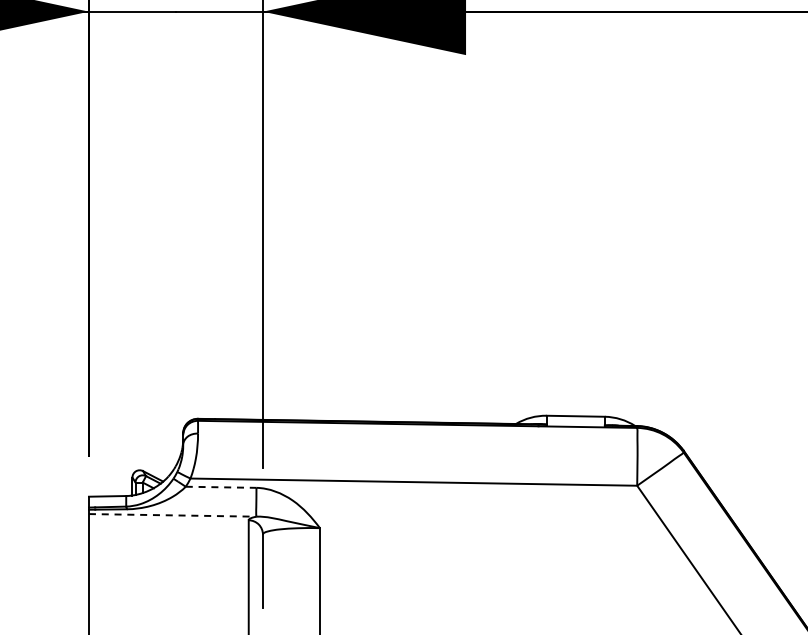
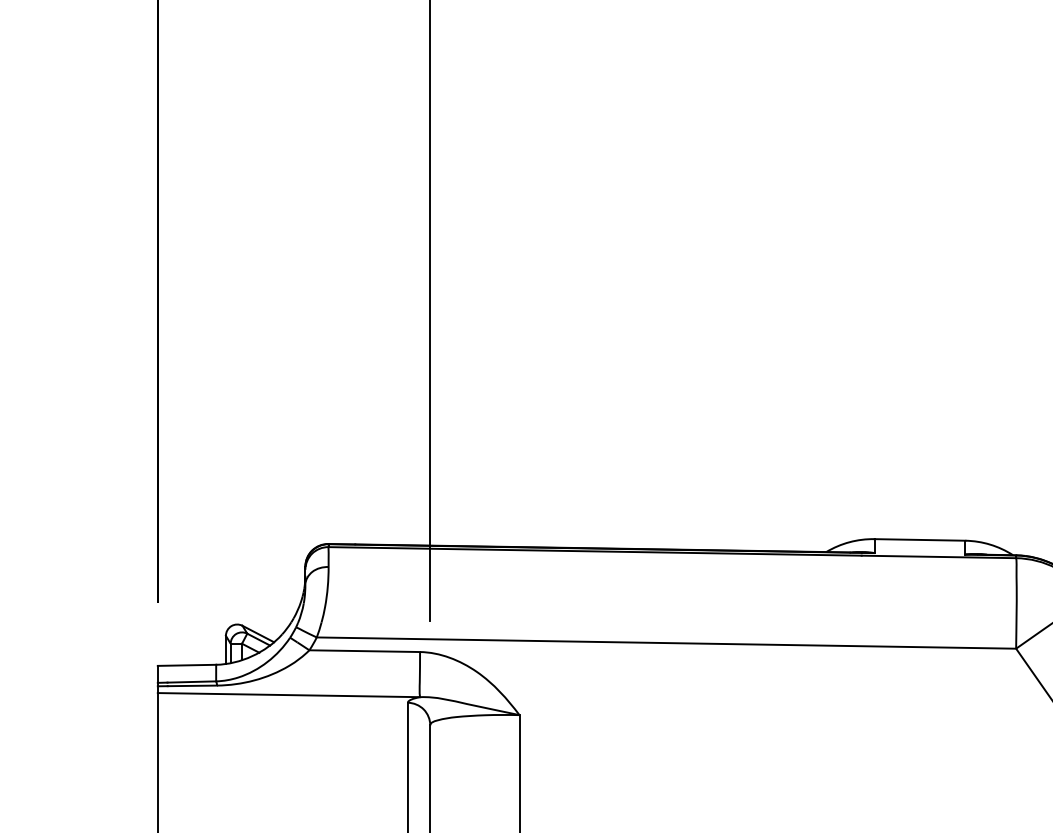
line: (221, 487) -> (365, 651), dashed -> solid
line: (172, 515) -> (288, 695), dashed -> solid

